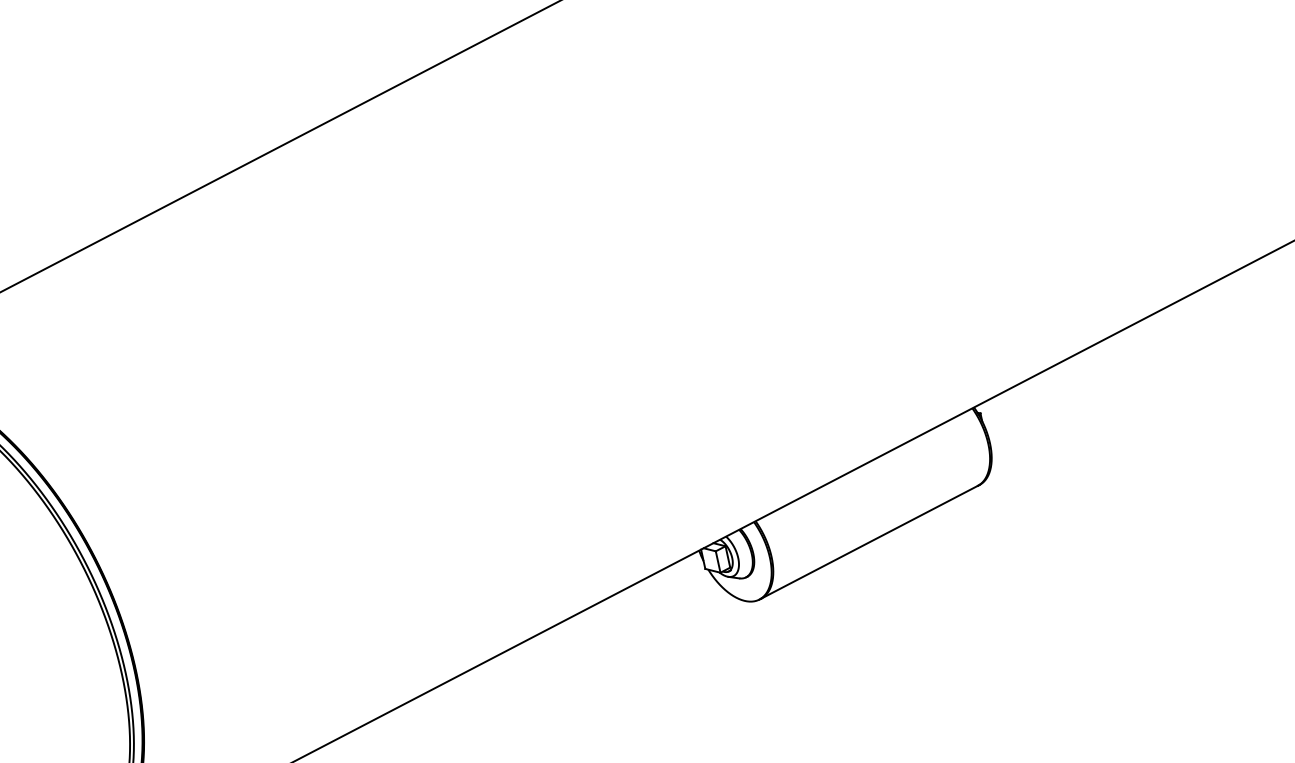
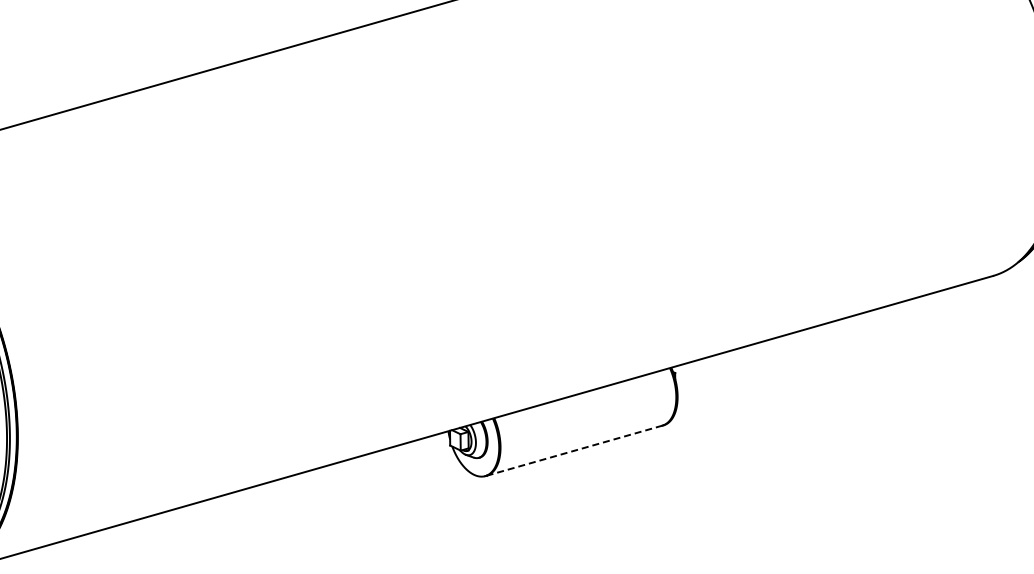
line: (869, 541) -> (574, 450), solid -> dashed

